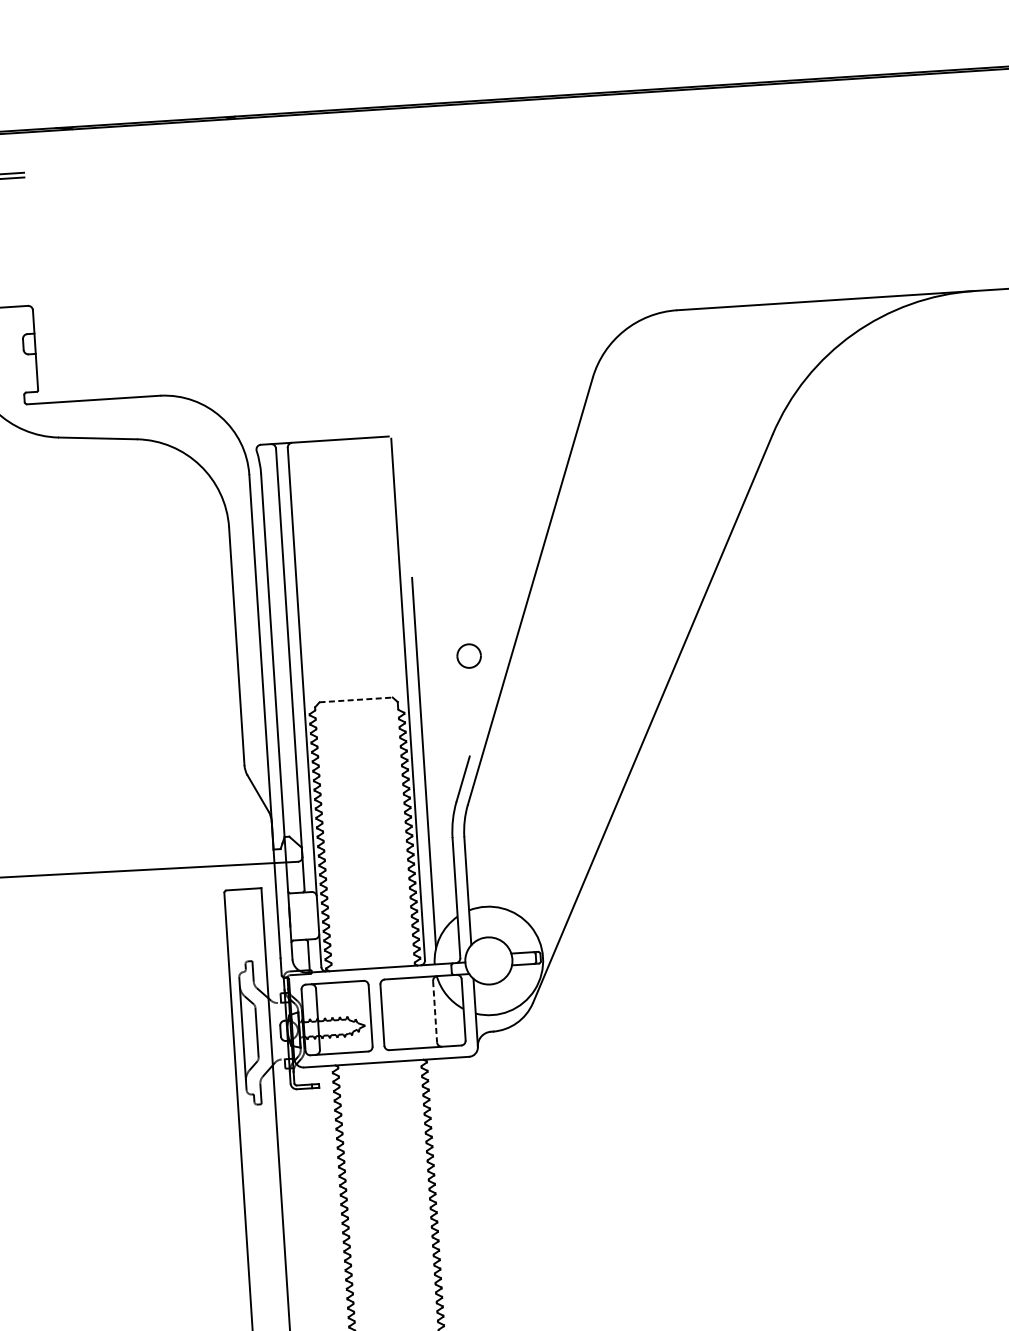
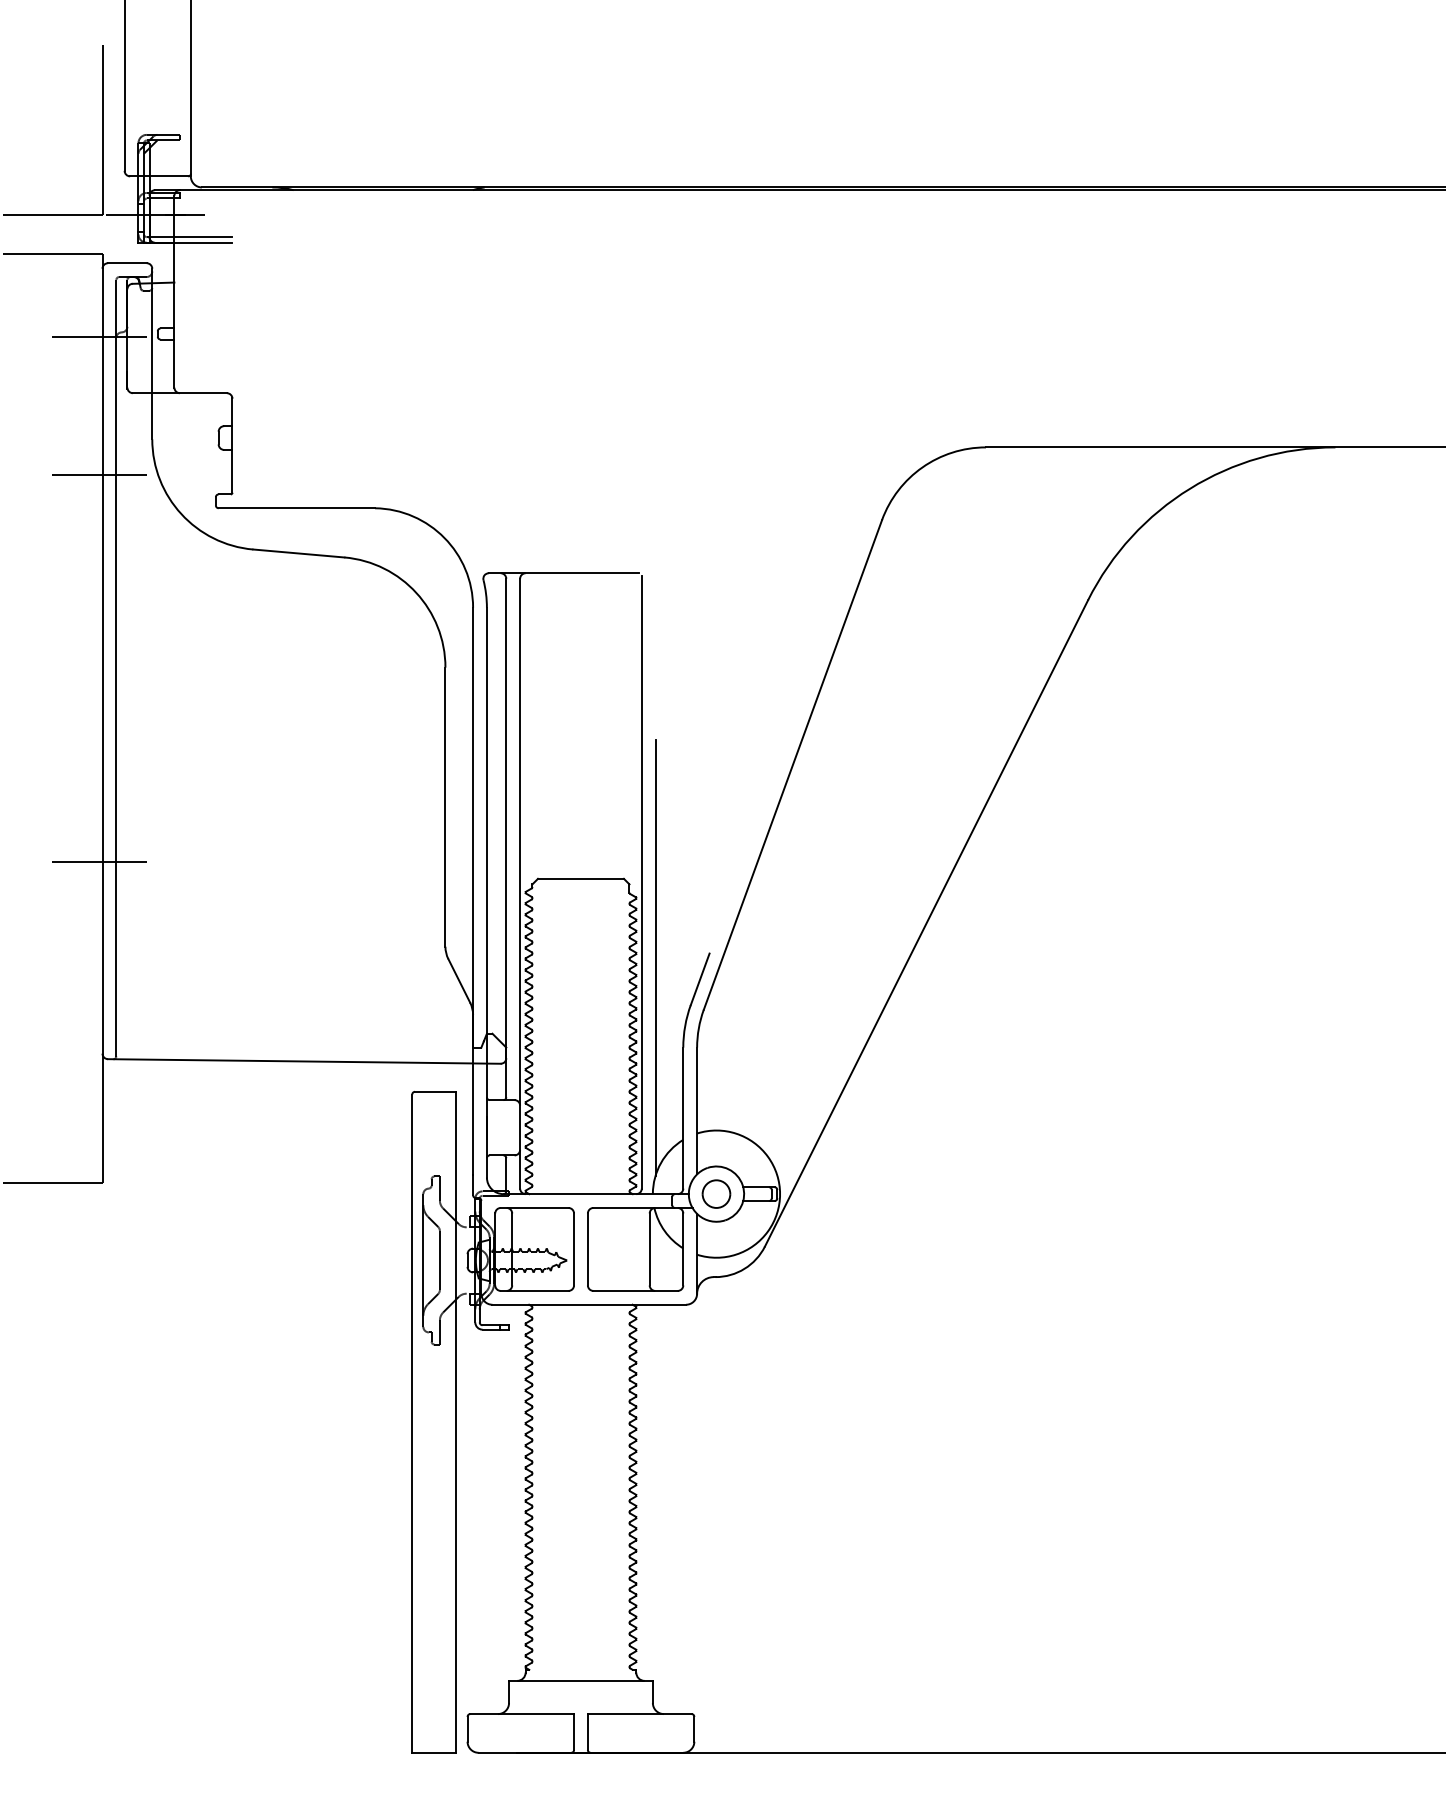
part: (469, 655) -> (716, 1193), moved
line: (355, 699) -> (580, 878), dashed -> solid
line: (434, 1011) -> (649, 1249), dashed -> solid

